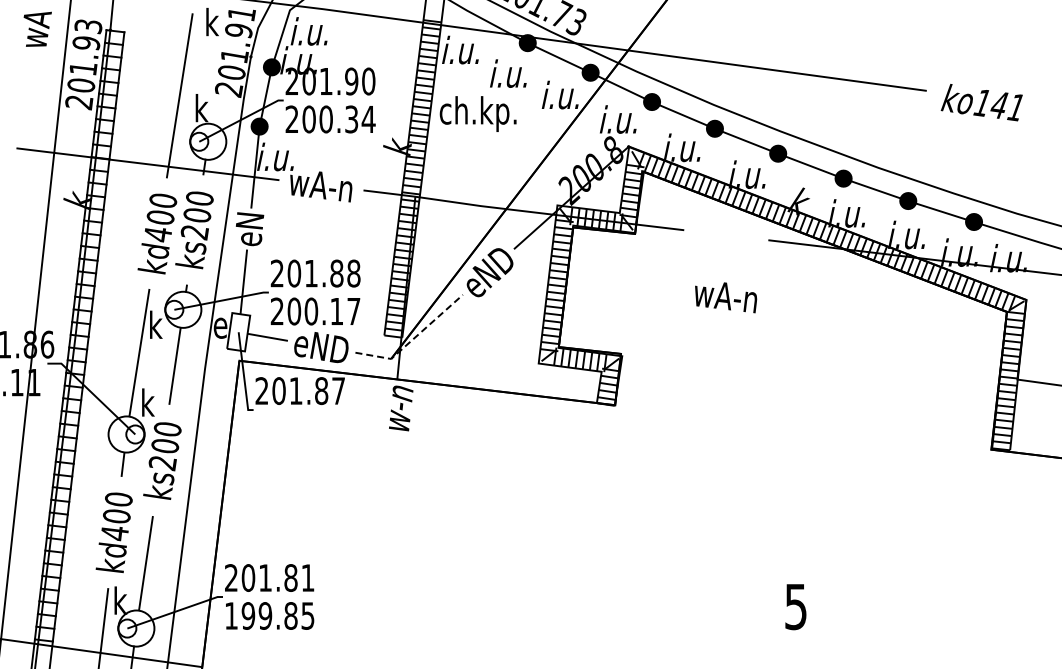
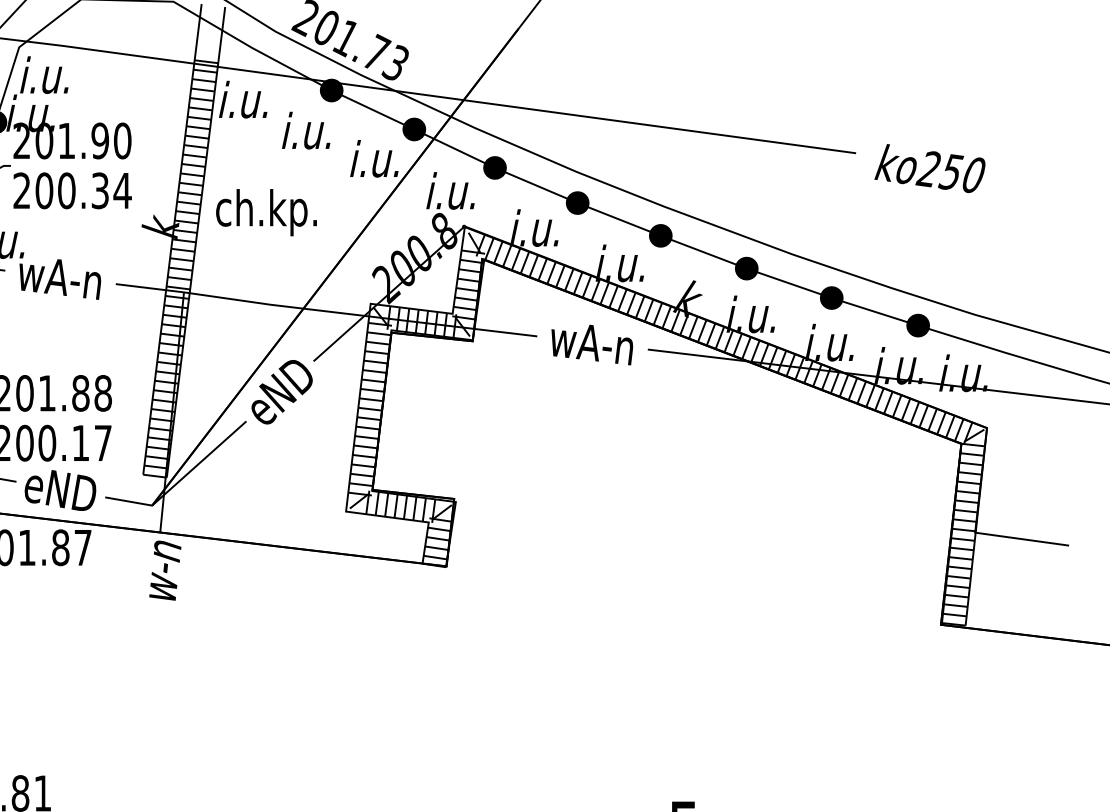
text: (998, 105) -> (950, 172), ko141 -> ko250
text: (477, 113) -> (265, 211), moved
text: (726, 297) -> (592, 344), moved
line: (413, 339) -> (181, 480), dashed -> solid

